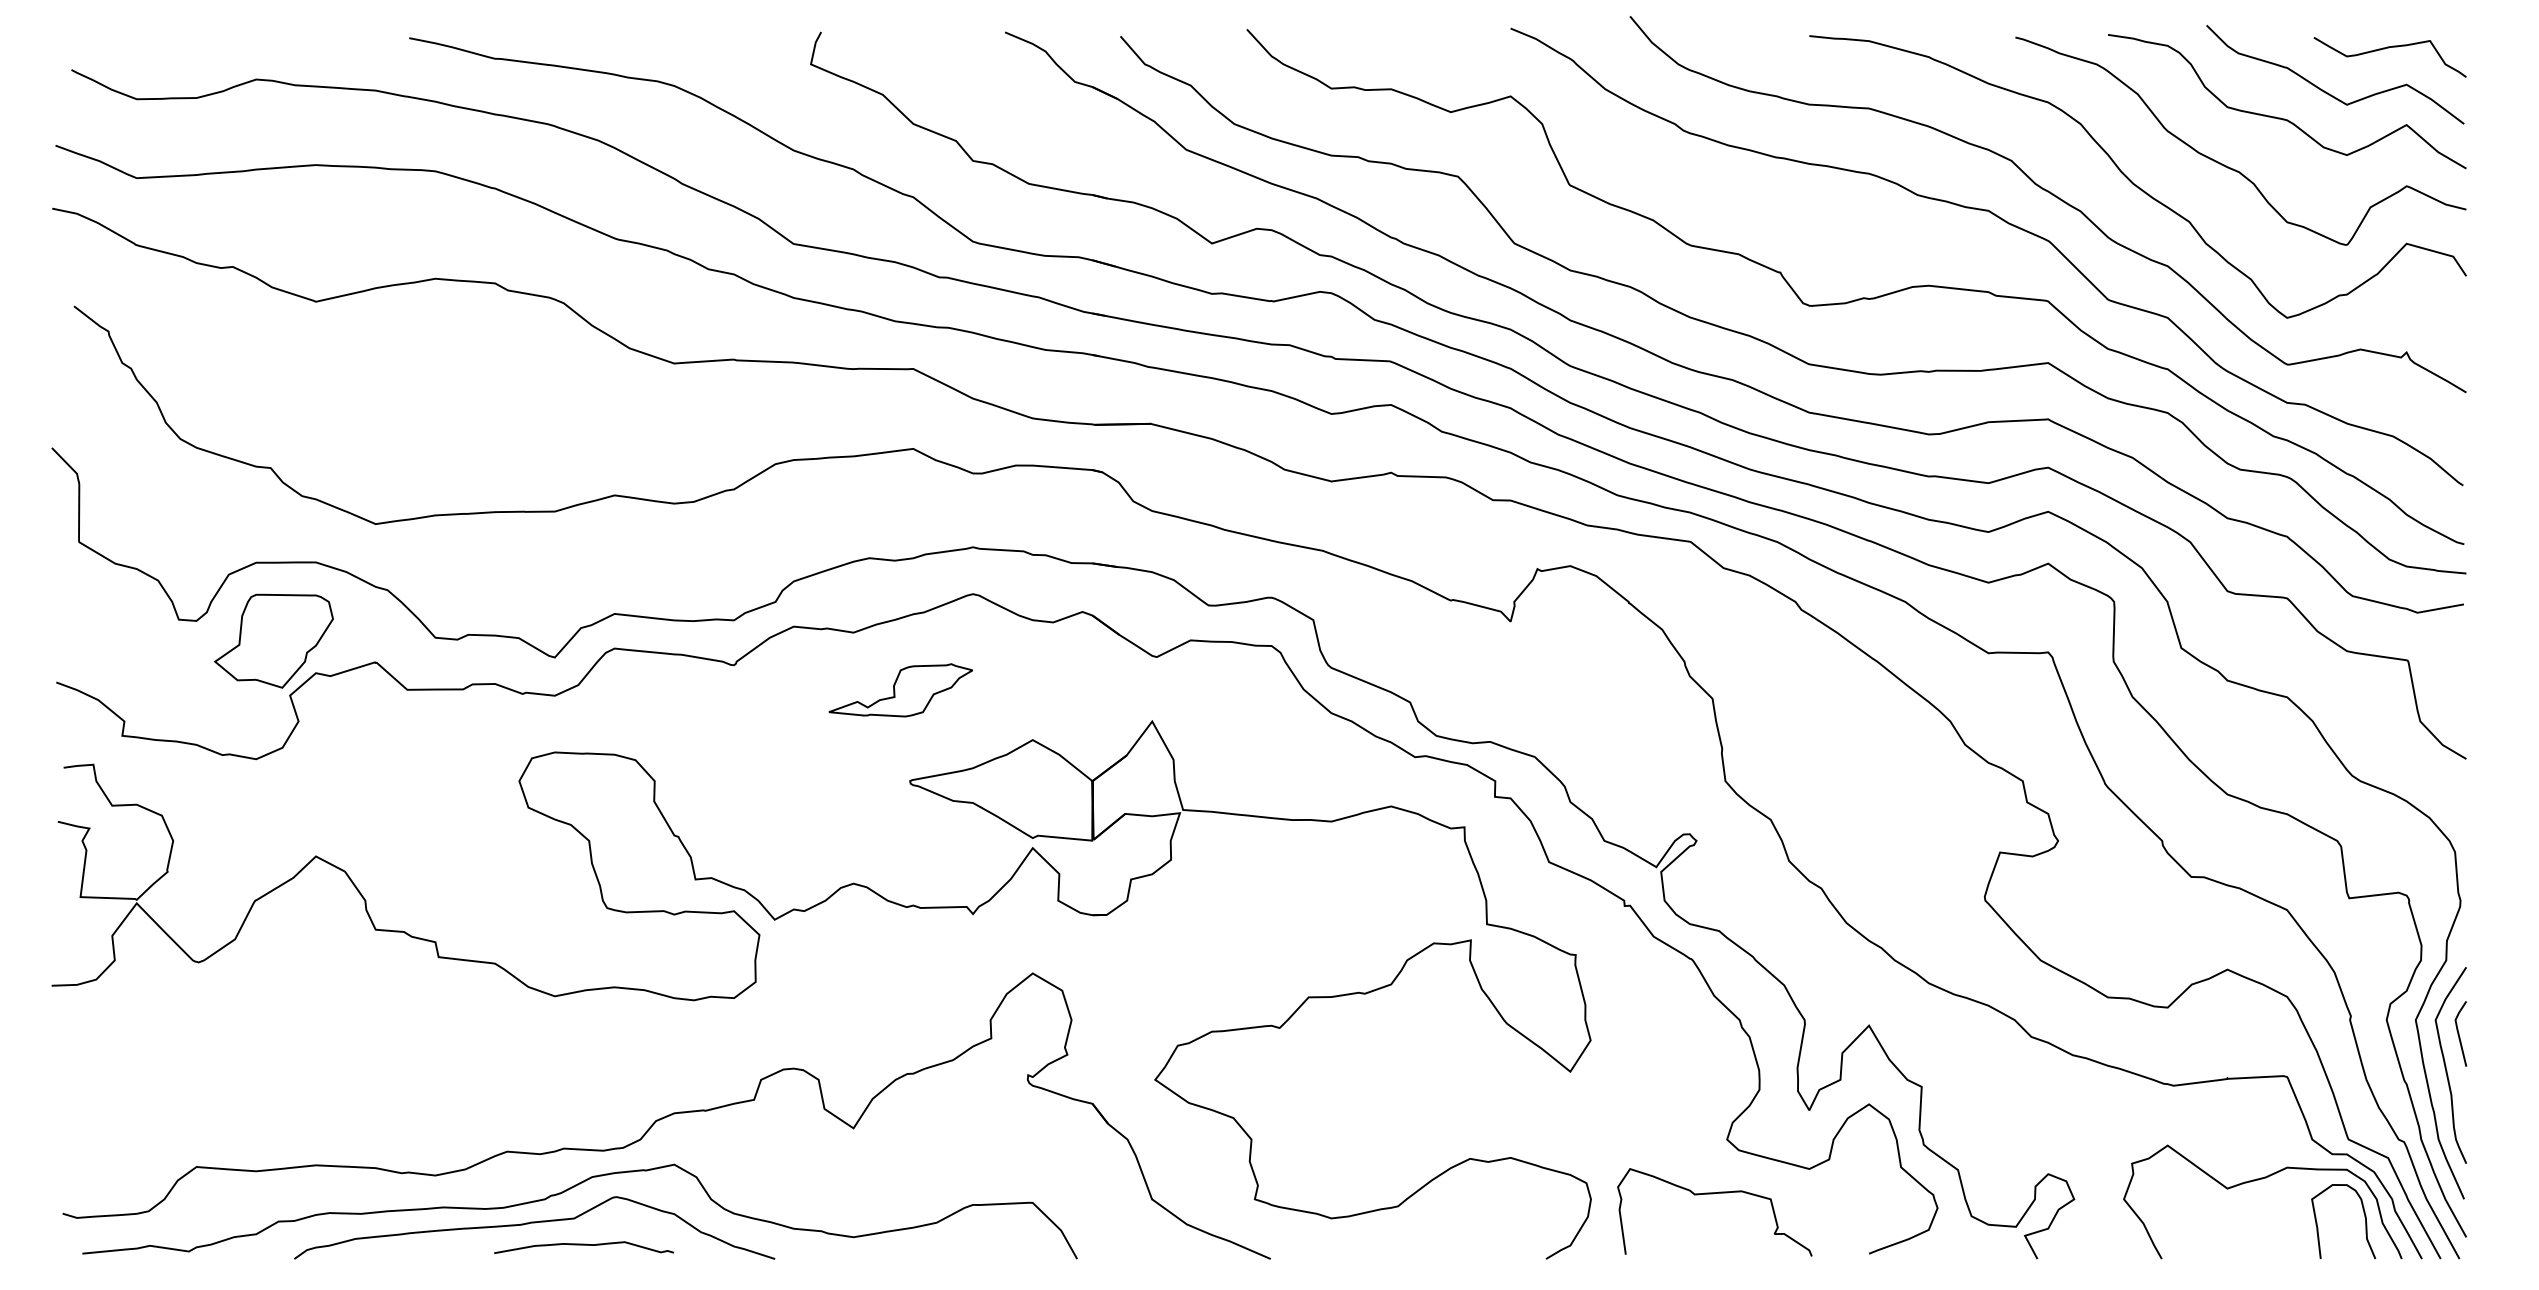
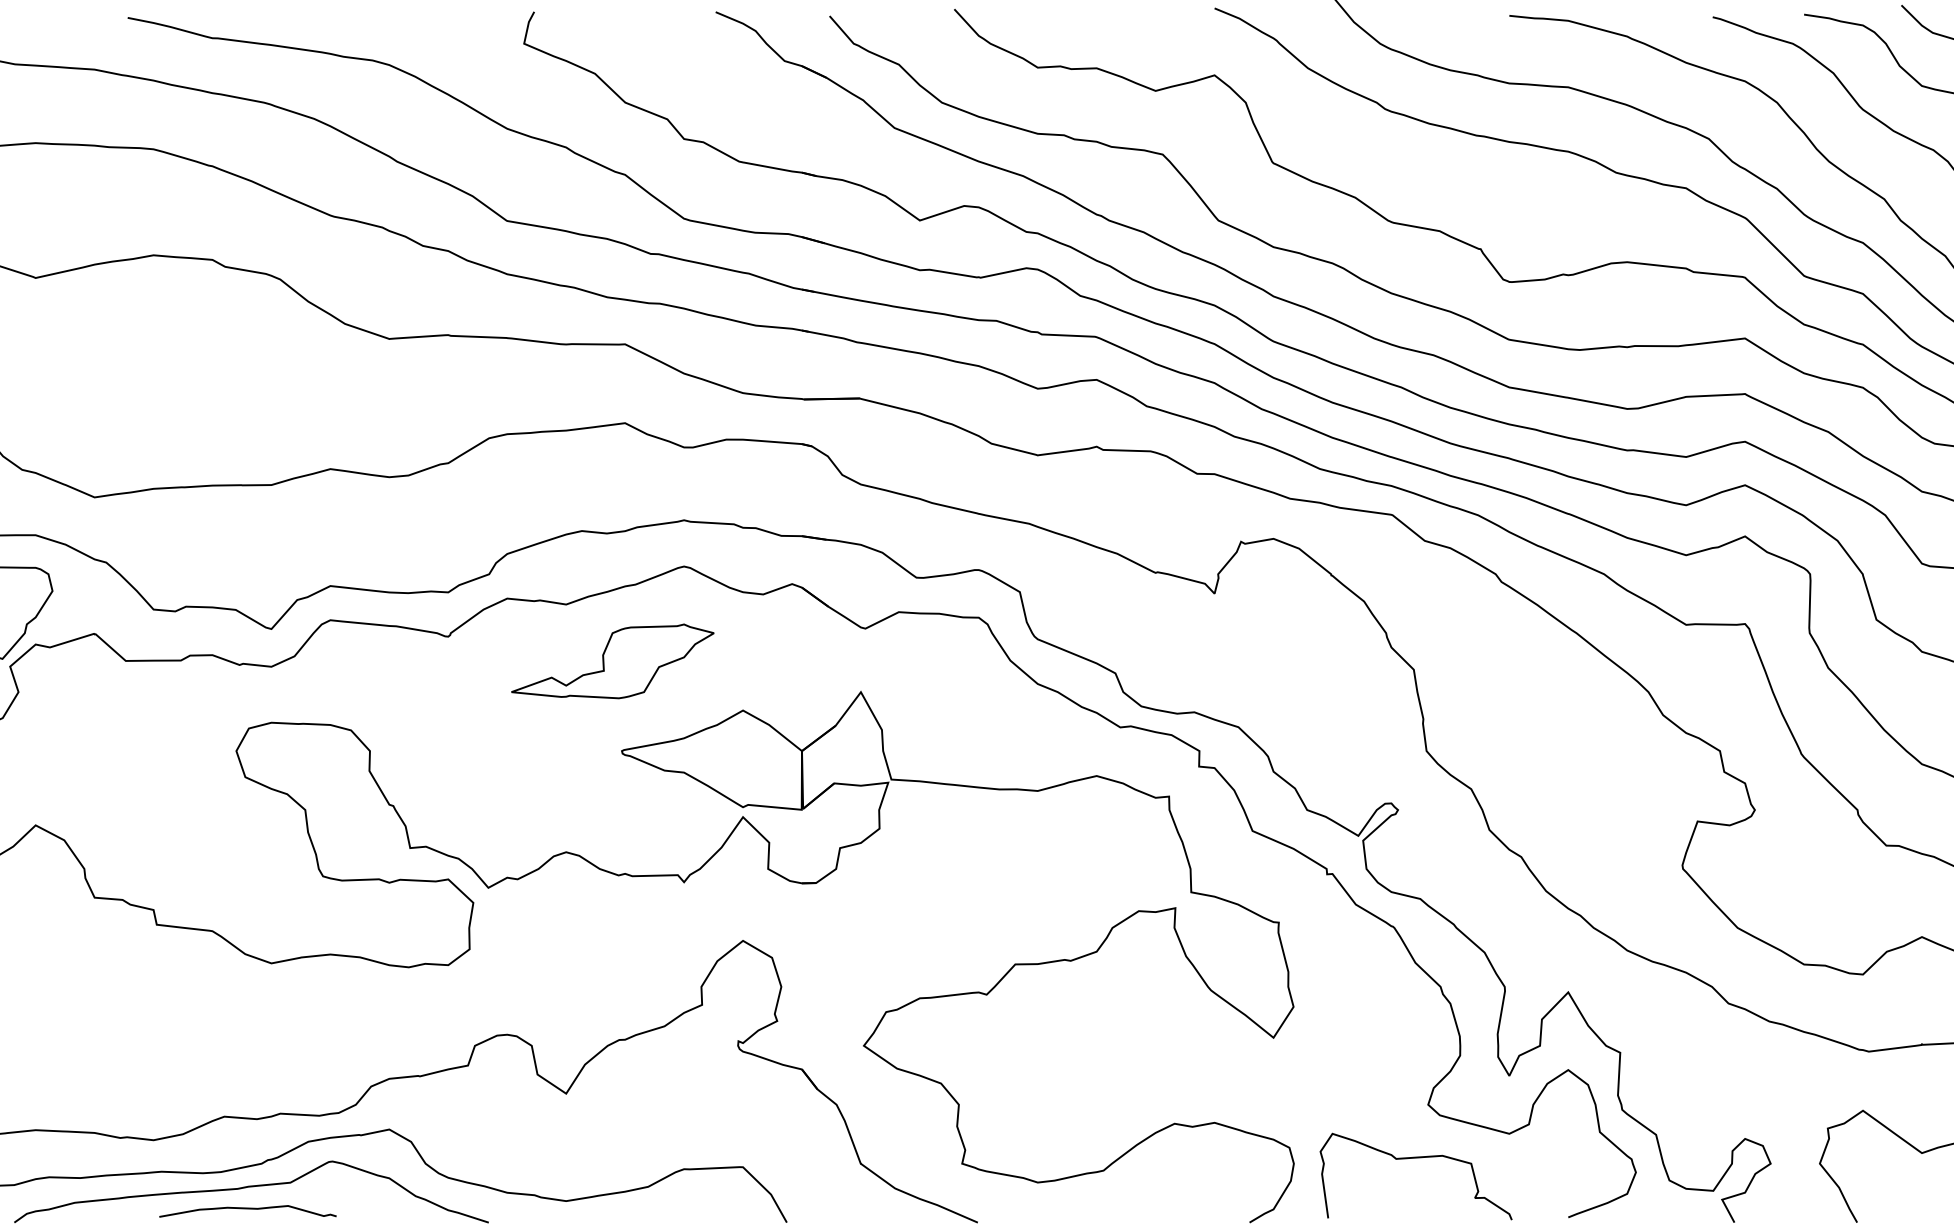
part: (900, 690) -> (612, 661), size x1.43
curve: (583, 1245) -> (247, 1209), moved

